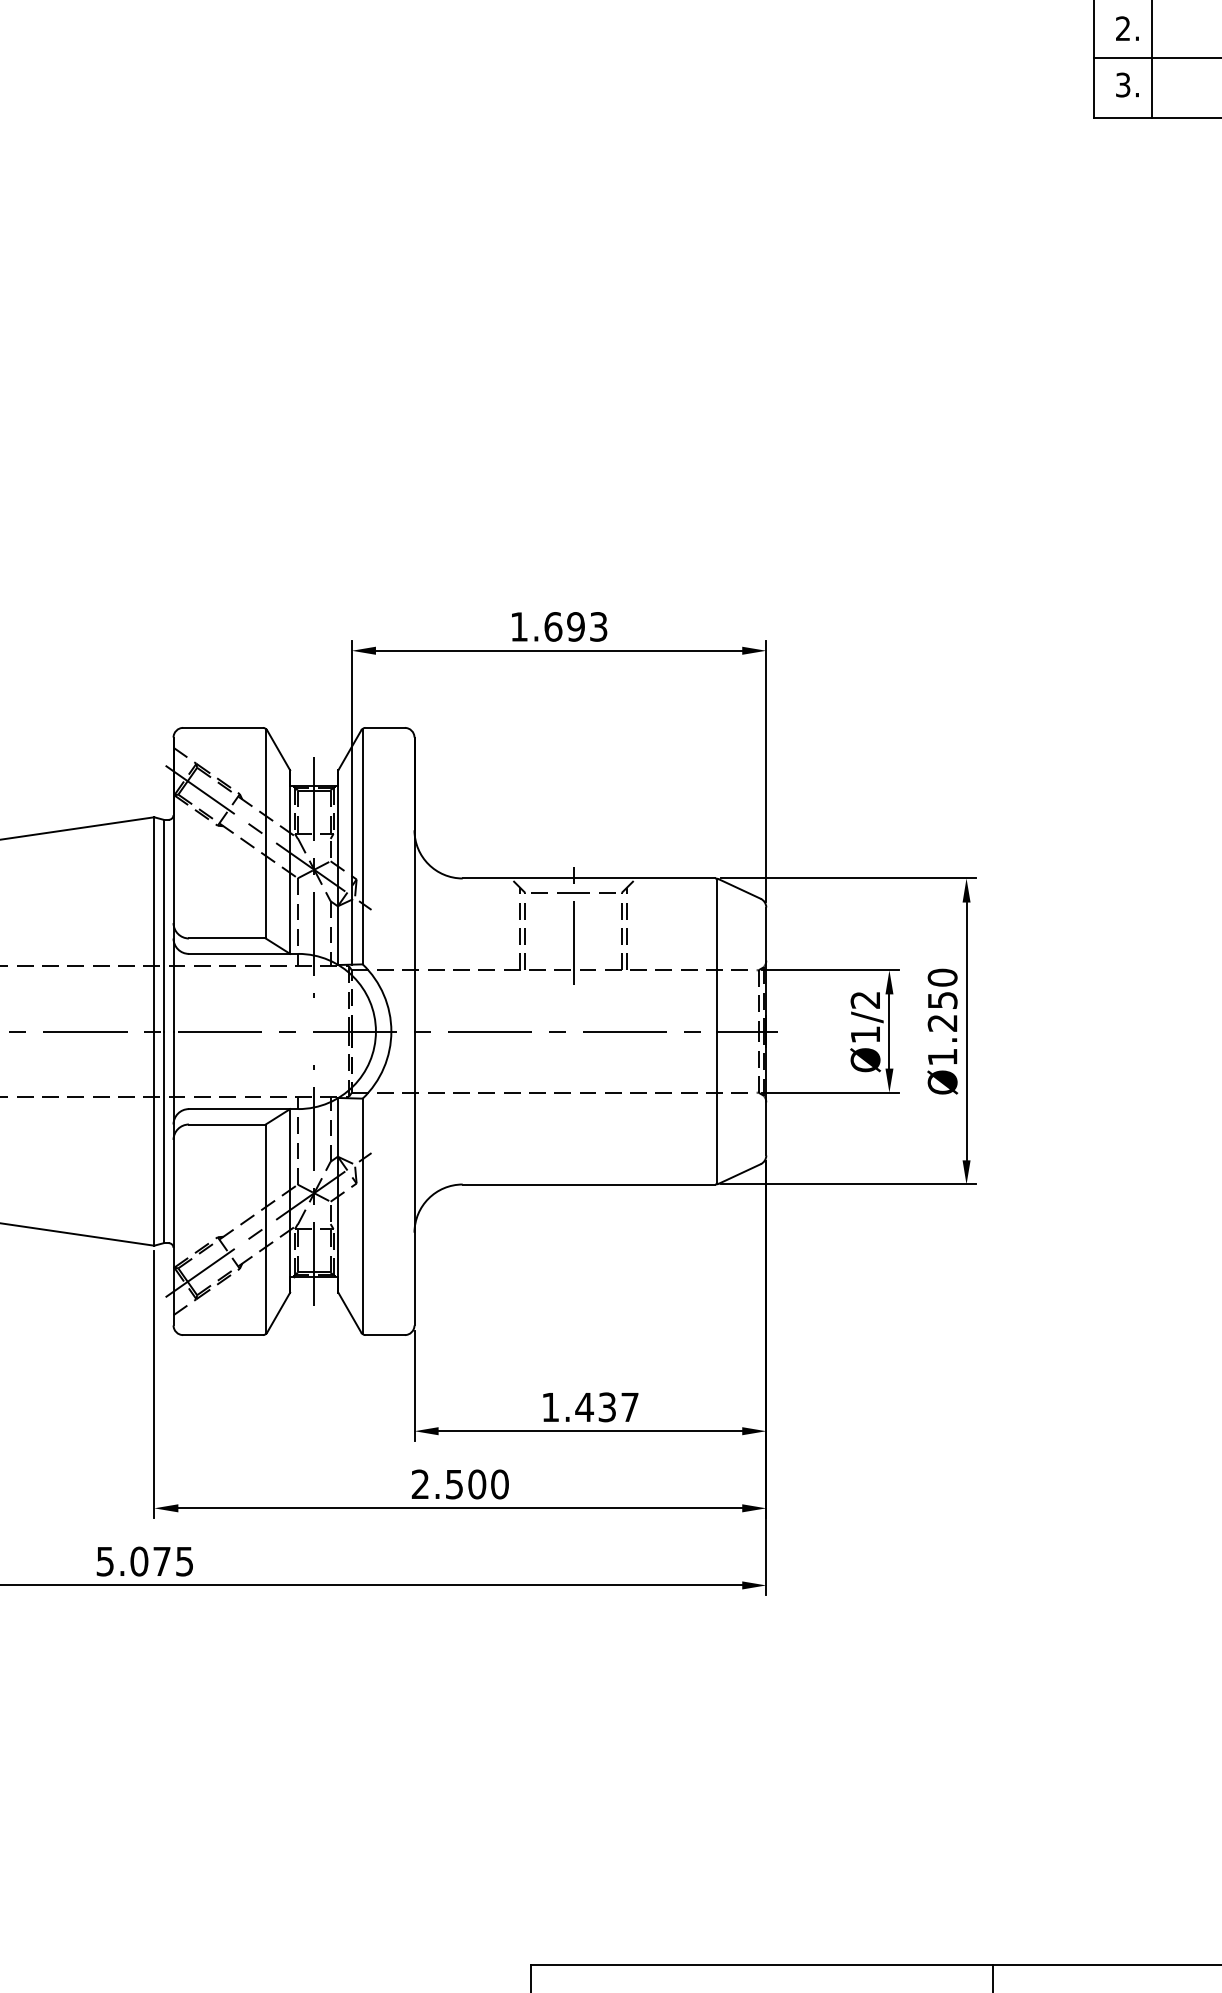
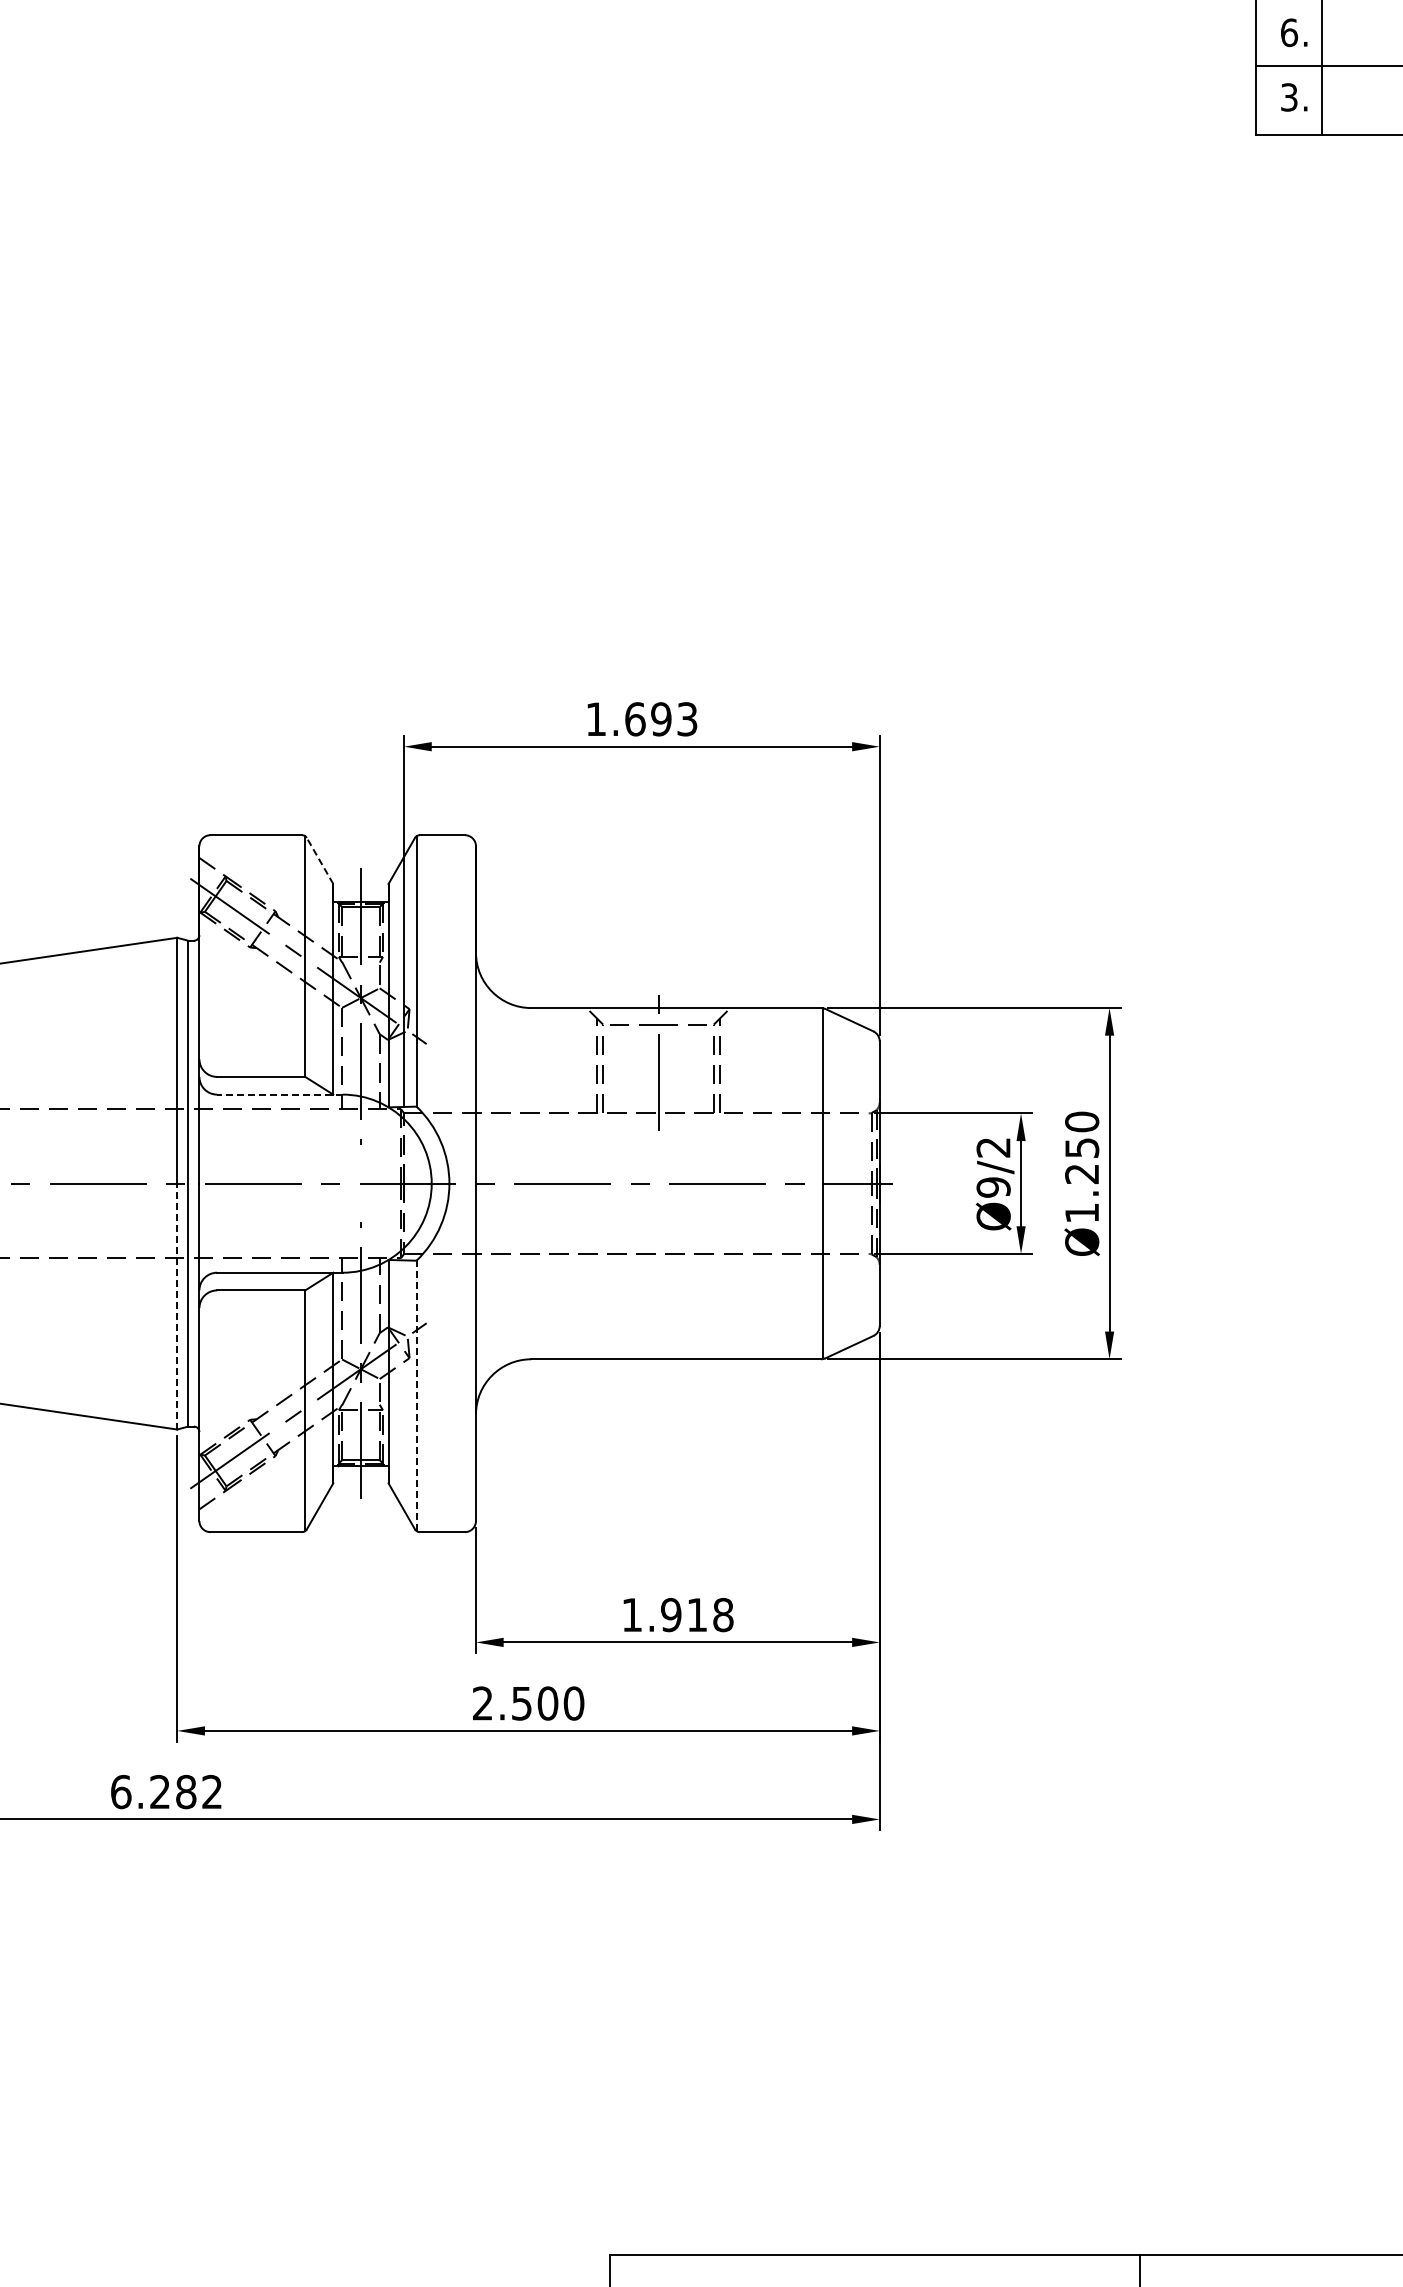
text: (1123, 28) -> (1289, 32), 2. -> 6.
line: (279, 749) -> (320, 860), solid -> dashed
line: (243, 953) -> (279, 1094), solid -> dashed
text: (865, 1034) -> (993, 1187), Ø1/2 -> Ø9/2
line: (154, 1138) -> (177, 1306), solid -> dashed
line: (362, 1216) -> (416, 1395), solid -> dashed
text: (606, 1406) -> (696, 1614), 1.437 -> 1.918
text: (144, 1561) -> (166, 1791), 5.075 -> 6.282

